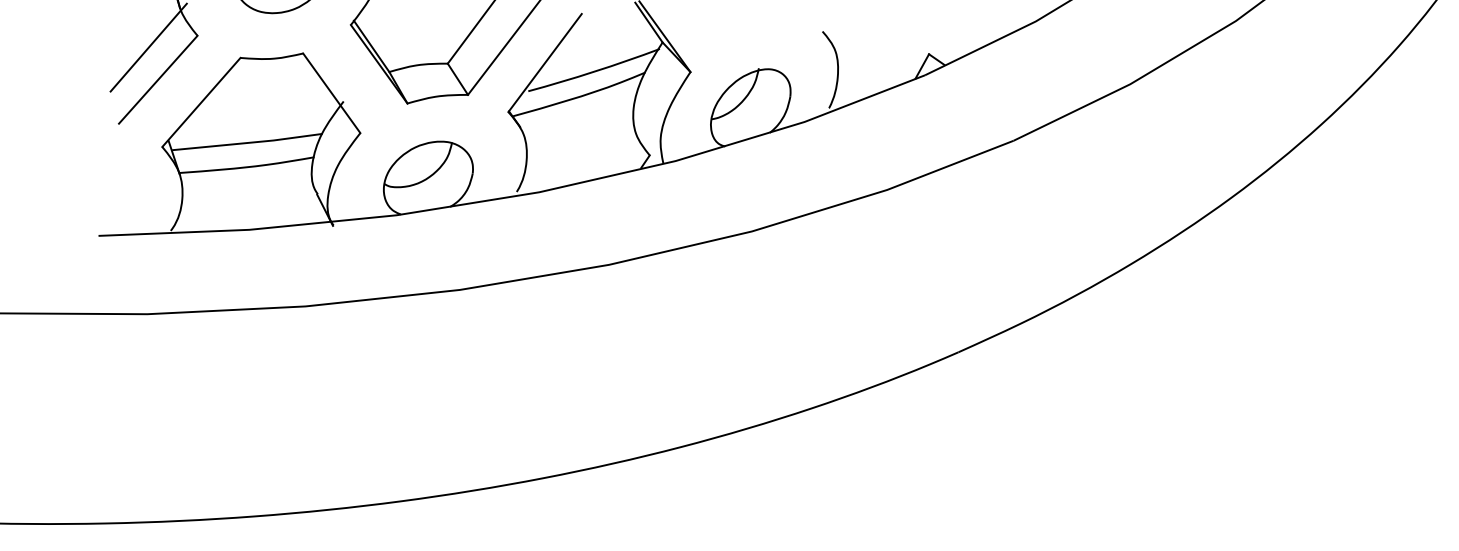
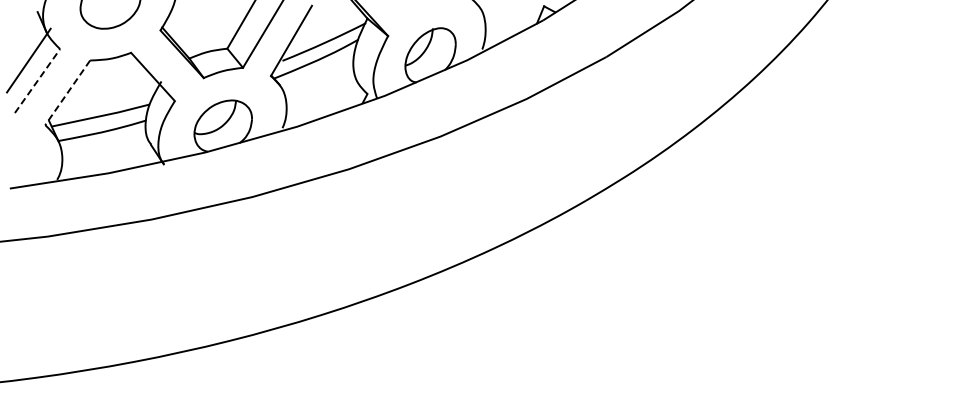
line: (158, 78) -> (37, 80), solid -> dashed
line: (200, 103) -> (67, 93), solid -> dashed

